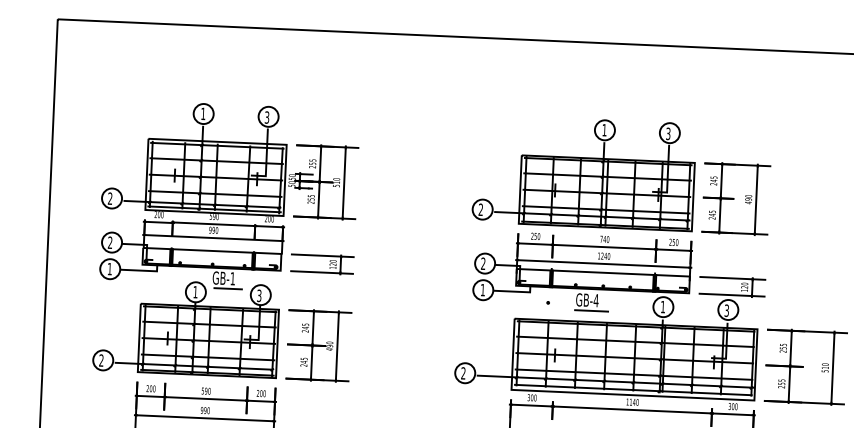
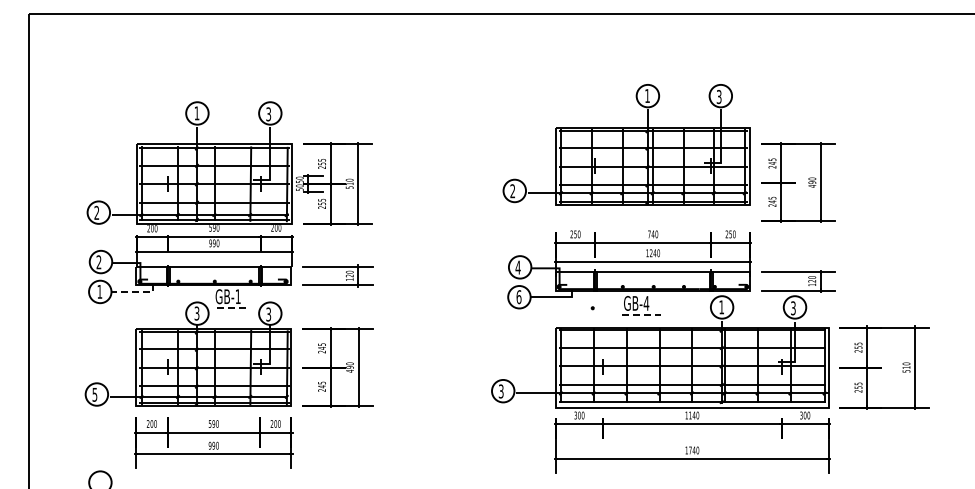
part: (583, 172) -> (626, 144), moved
text: (482, 263) -> (517, 267), 2 -> 4
line: (142, 271) -> (136, 292), solid -> dashed
line: (228, 289) -> (233, 308), solid -> dashed
text: (482, 290) -> (518, 297), 1 -> 6
text: (195, 292) -> (196, 313), 1 -> 3
line: (591, 311) -> (641, 315), solid -> dashed
text: (101, 360) -> (94, 394), 2 -> 5
text: (462, 373) -> (500, 391), 2 -> 3

